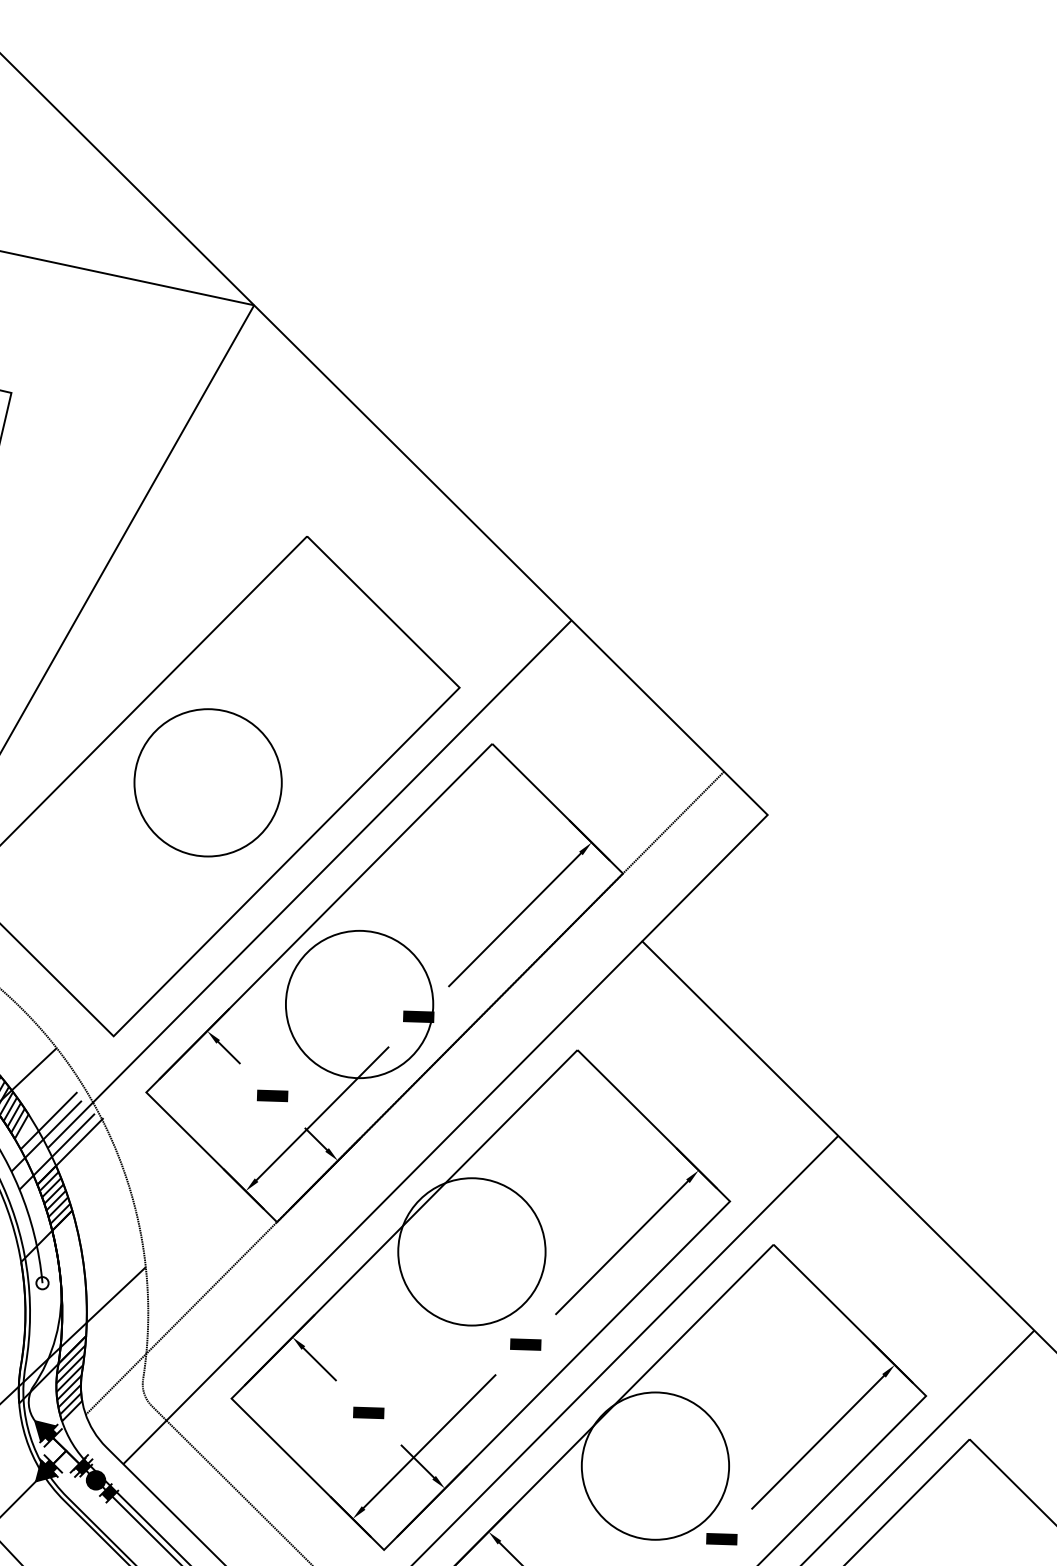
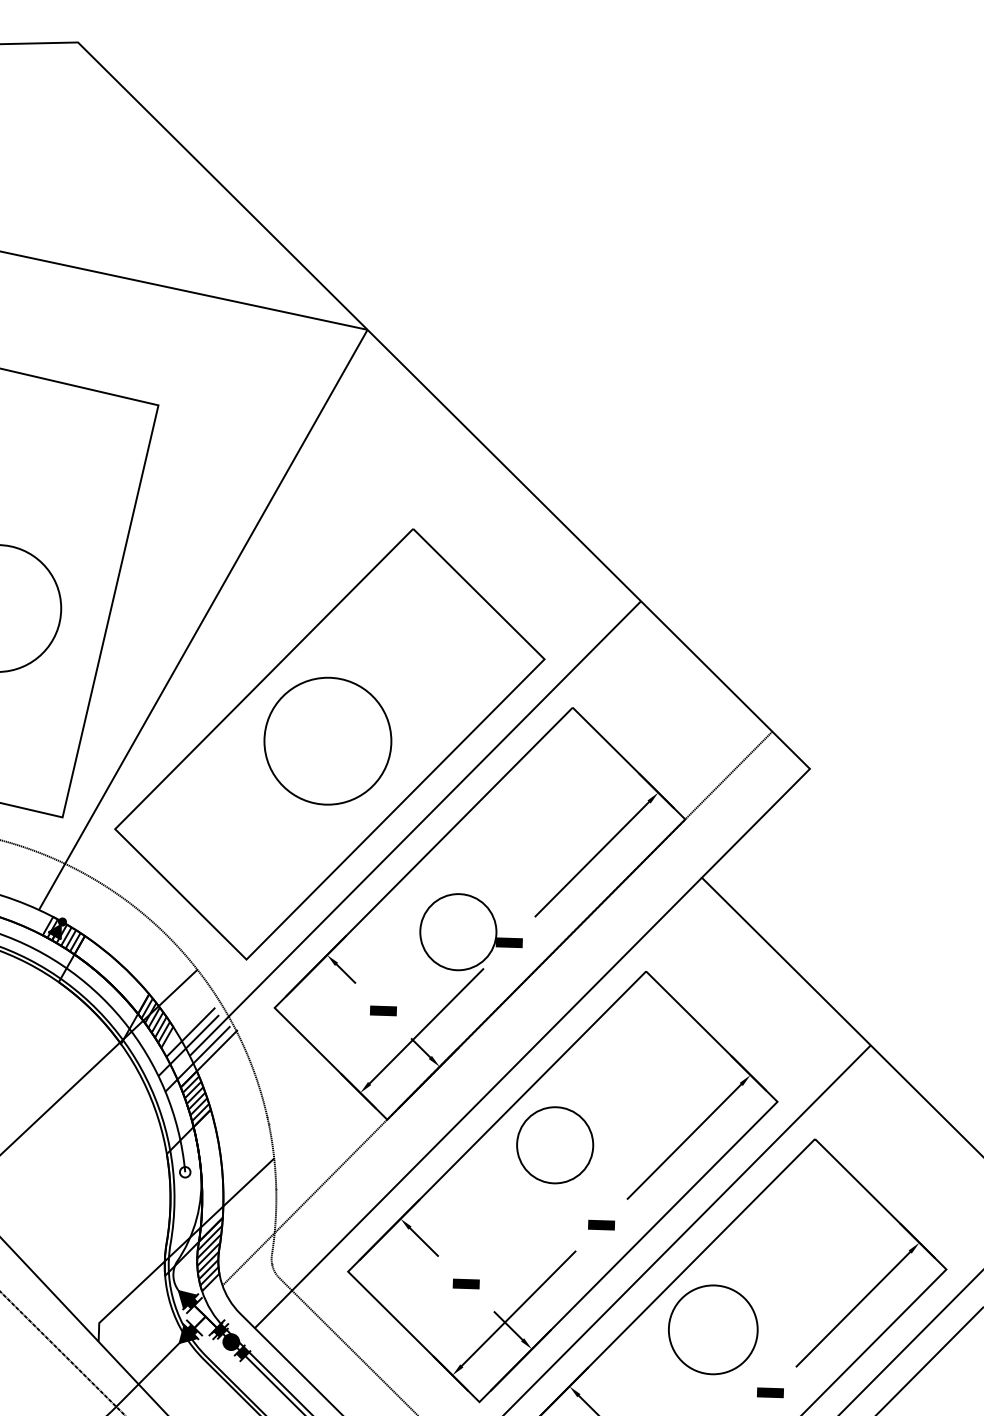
circle: (358, 1003) -> (457, 931), size x0.6
circle: (471, 1250) -> (554, 1144), size x0.6
circle: (654, 1465) -> (712, 1329), size x0.7

